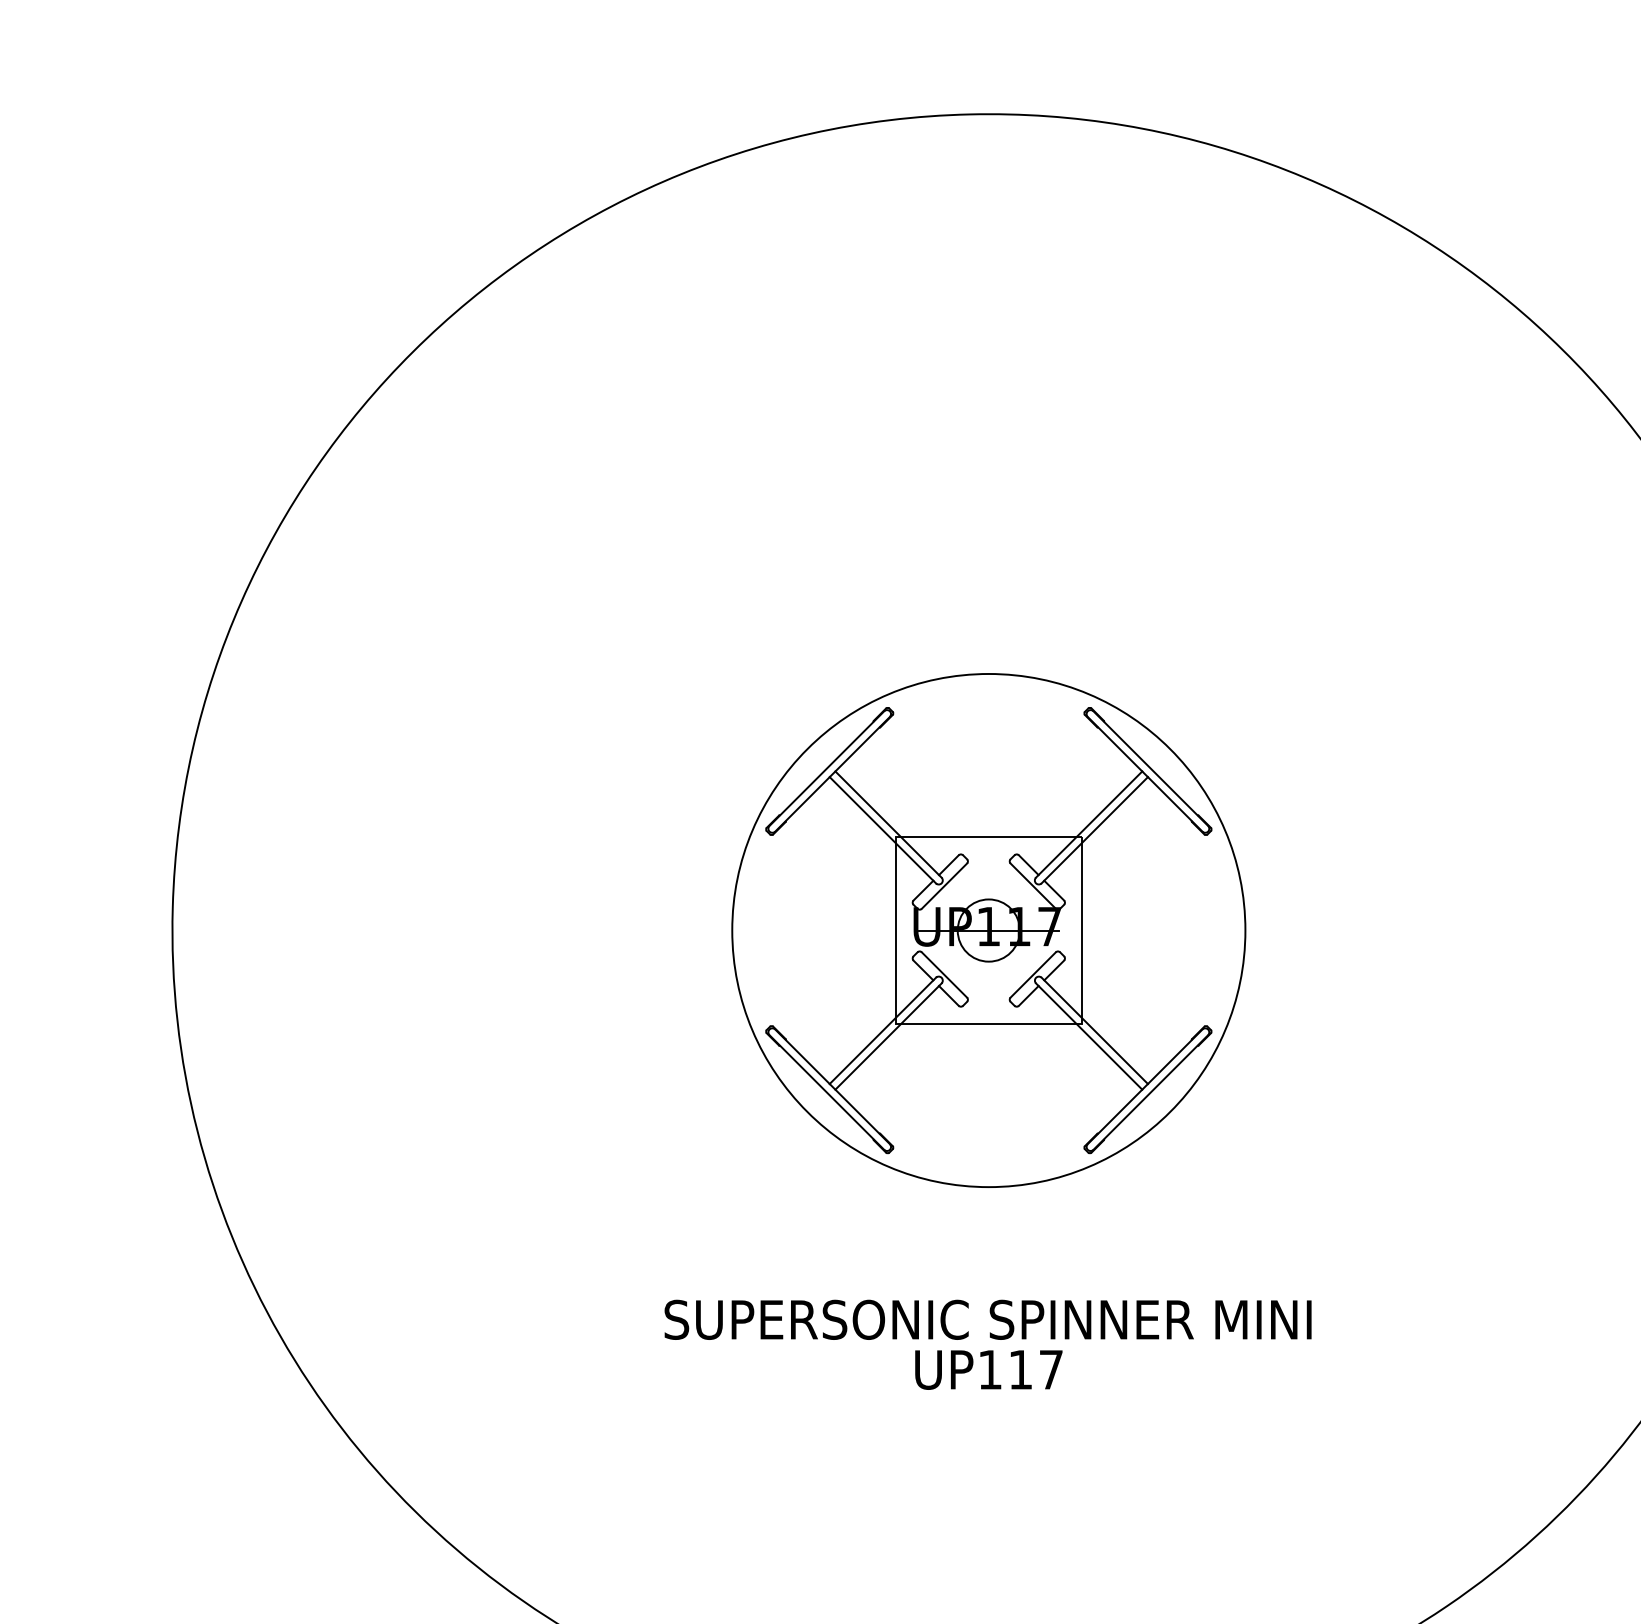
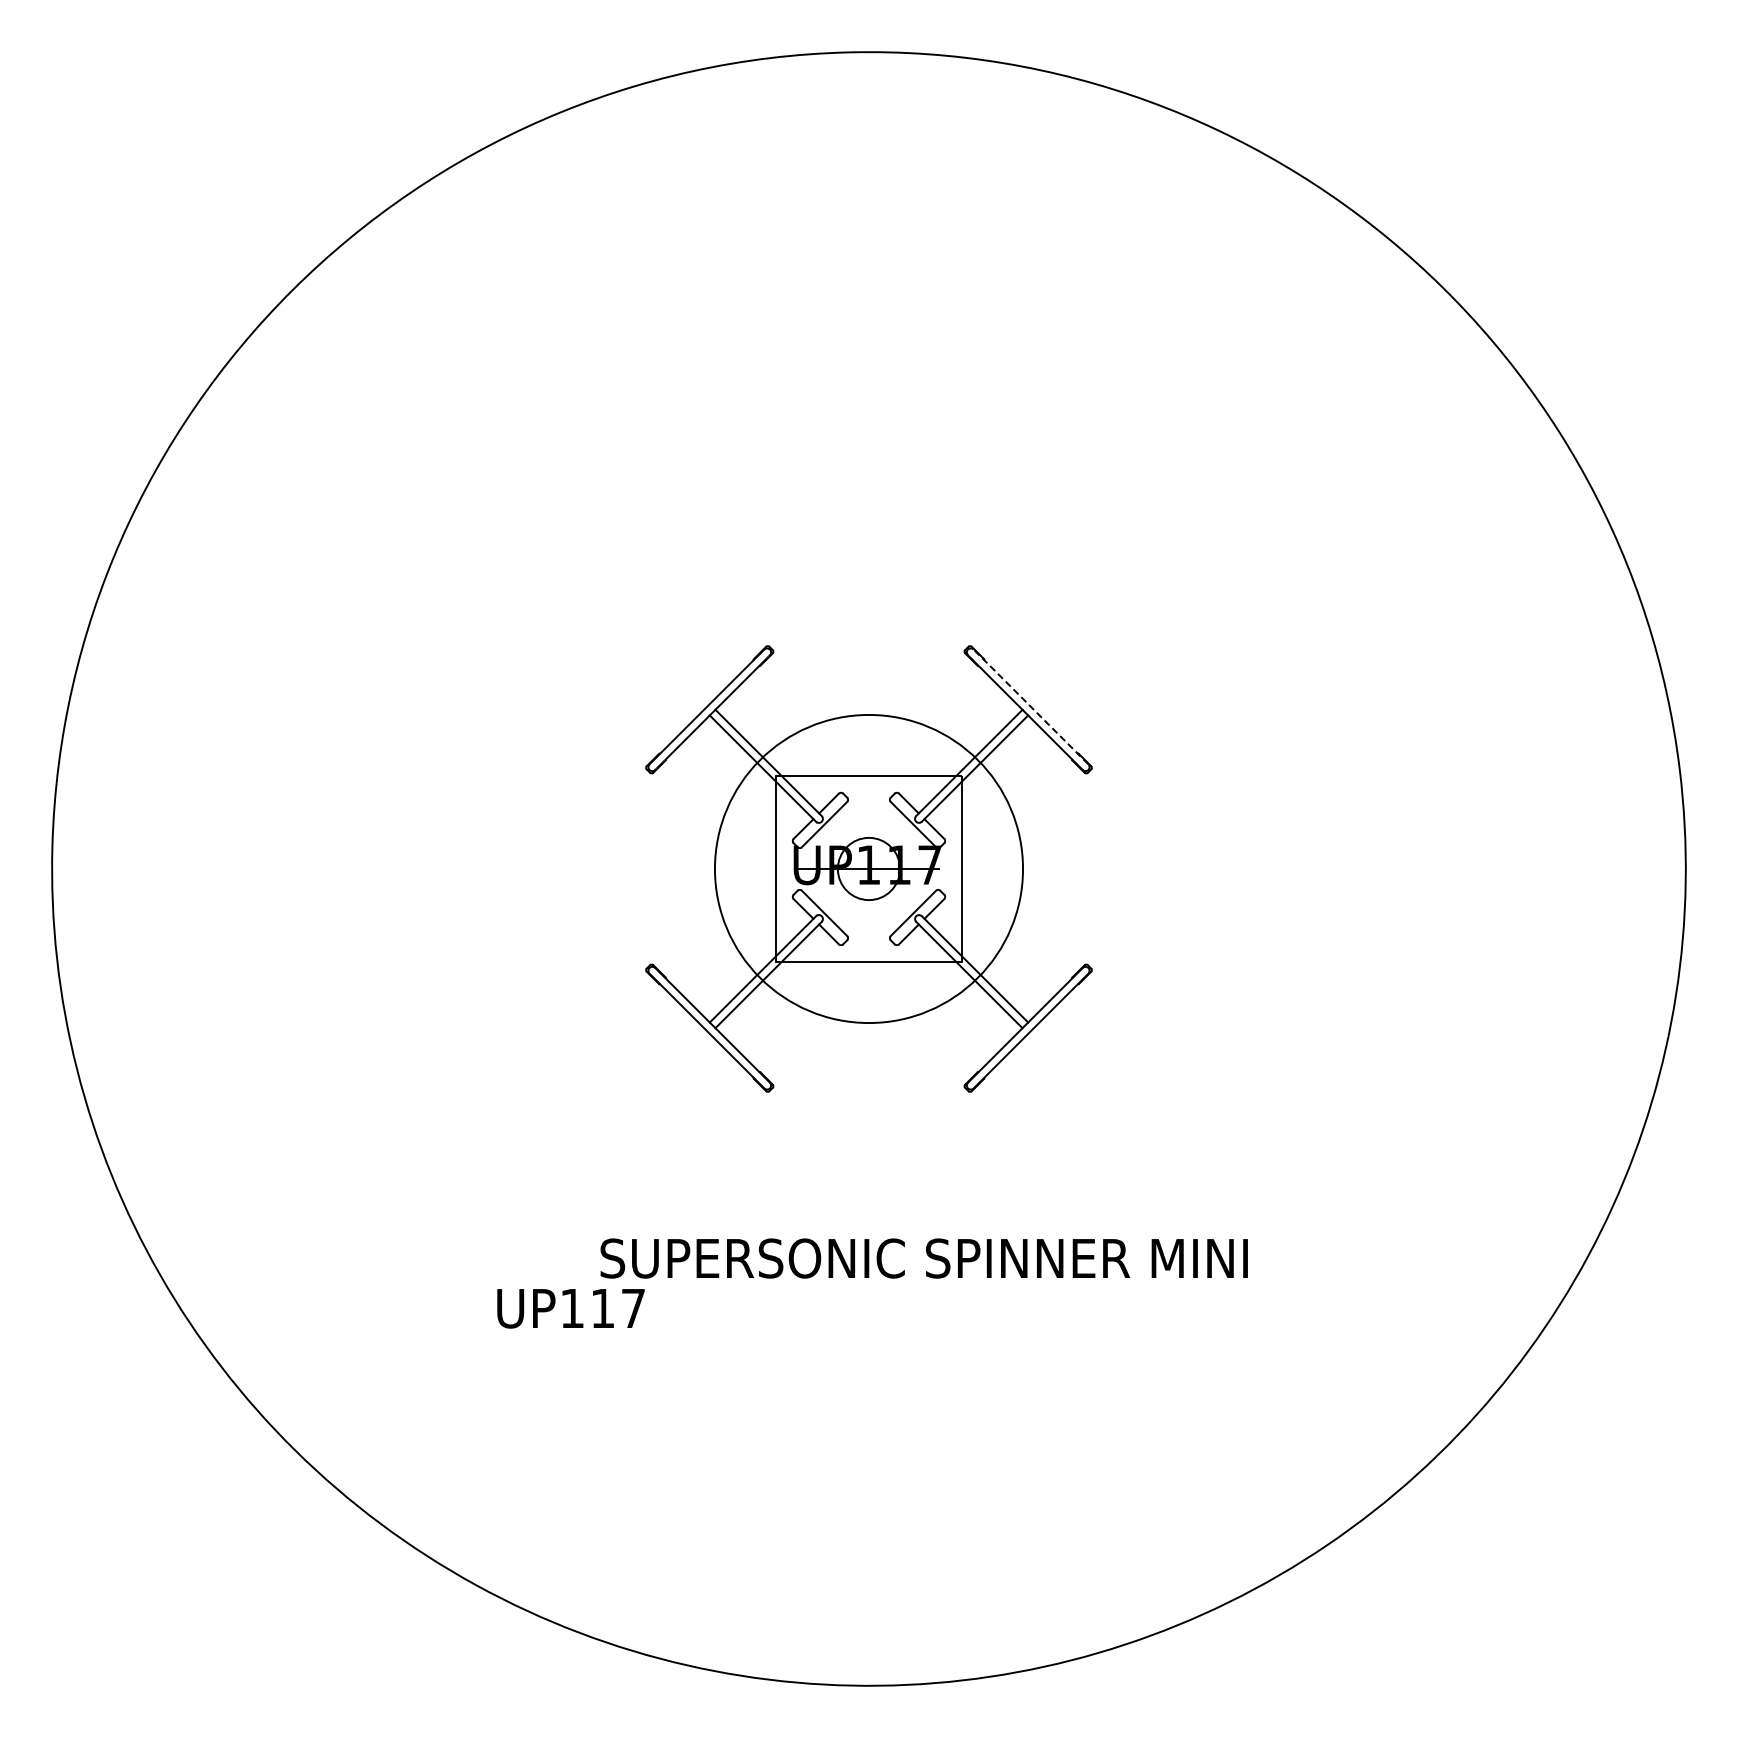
line: (1150, 768) -> (1030, 706), solid -> dashed
circle: (988, 930) -> (868, 868), size x0.6
text: (987, 1319) -> (923, 1258), moved
text: (988, 1369) -> (570, 1308), moved

